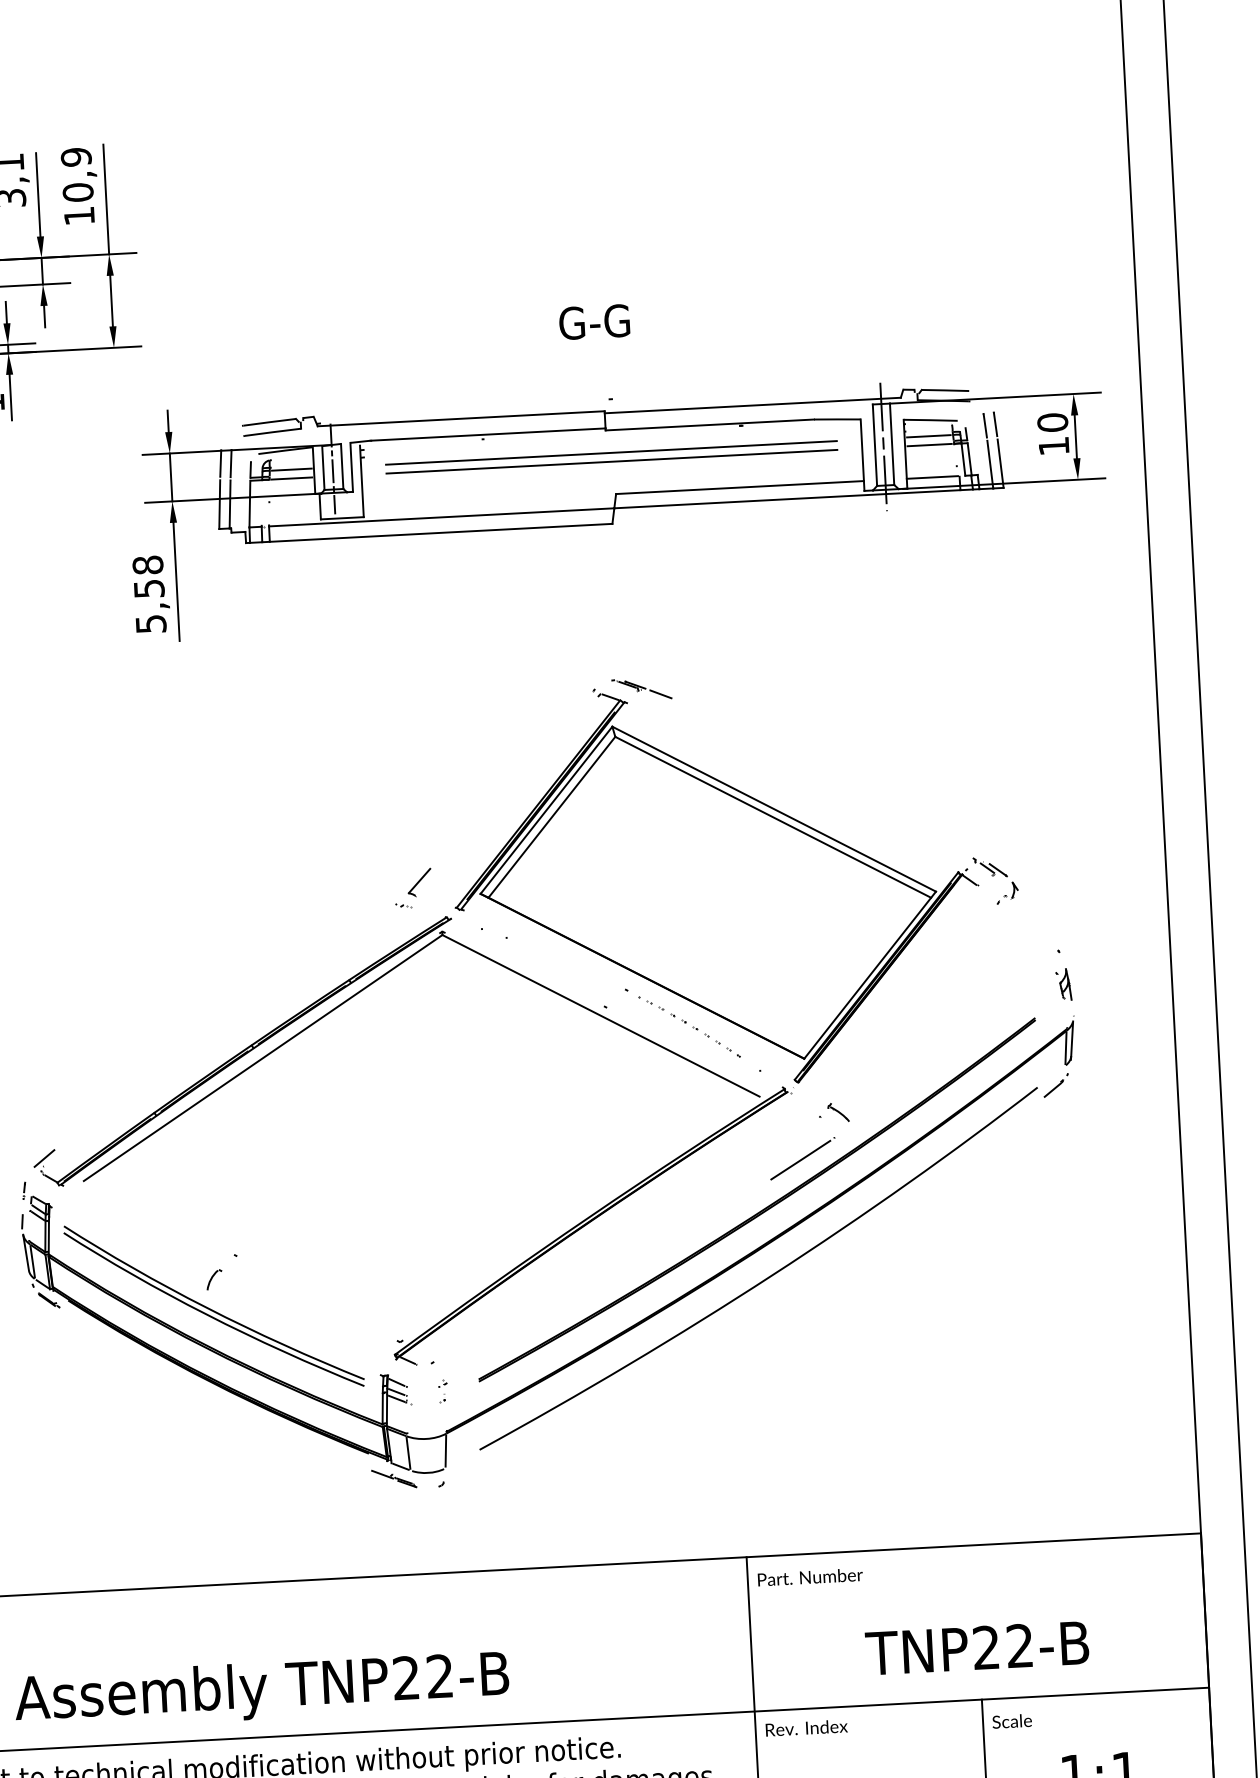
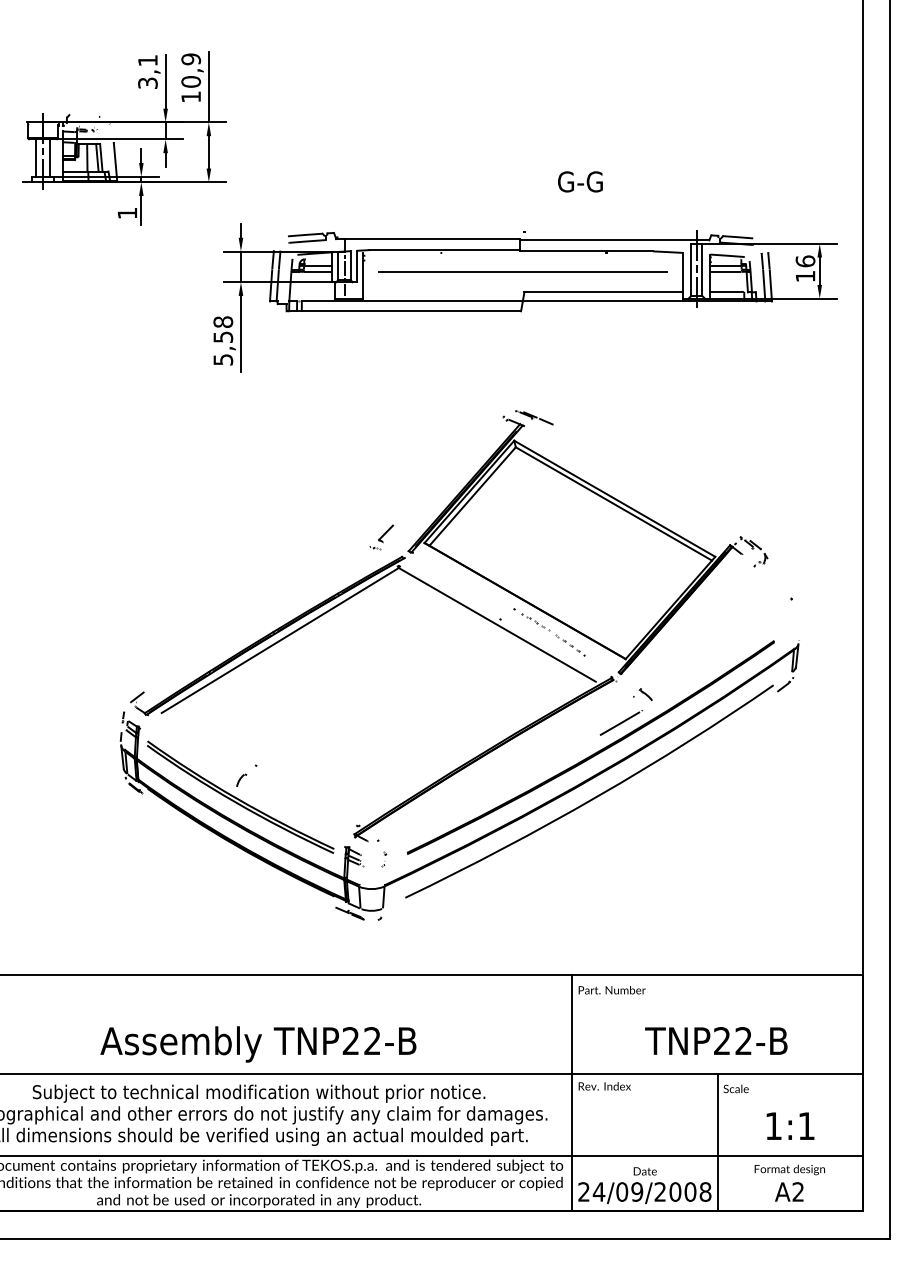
text: (594, 321) -> (580, 181), moved
text: (1052, 422) -> (805, 261), 10 -> 16
line: (610, 452) -> (522, 265), removed
part: (1063, 983) -> (793, 619), removed

